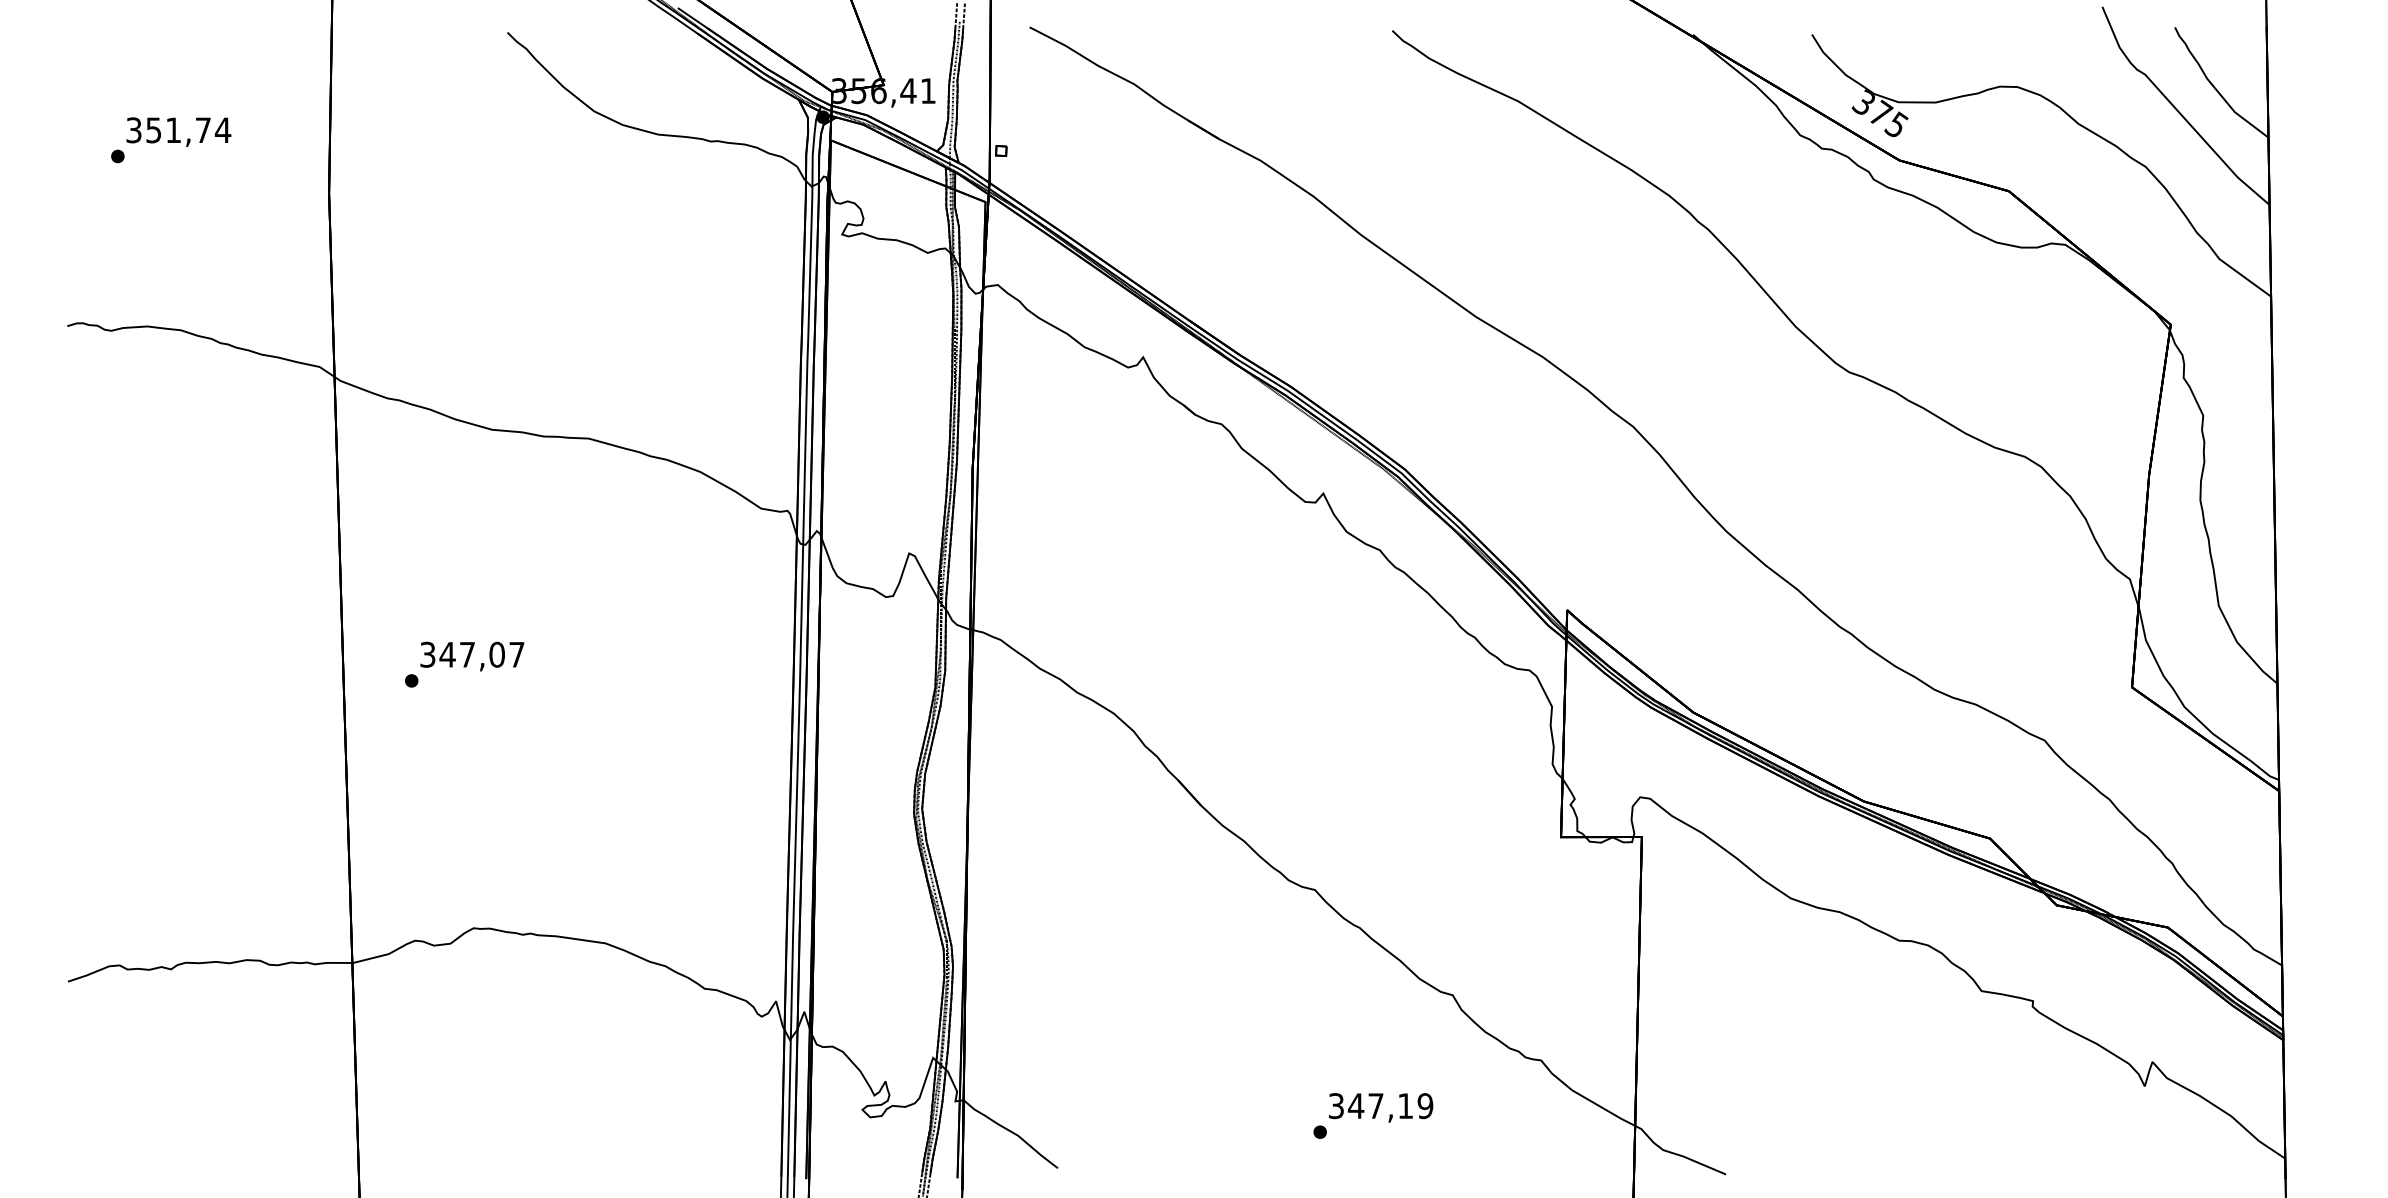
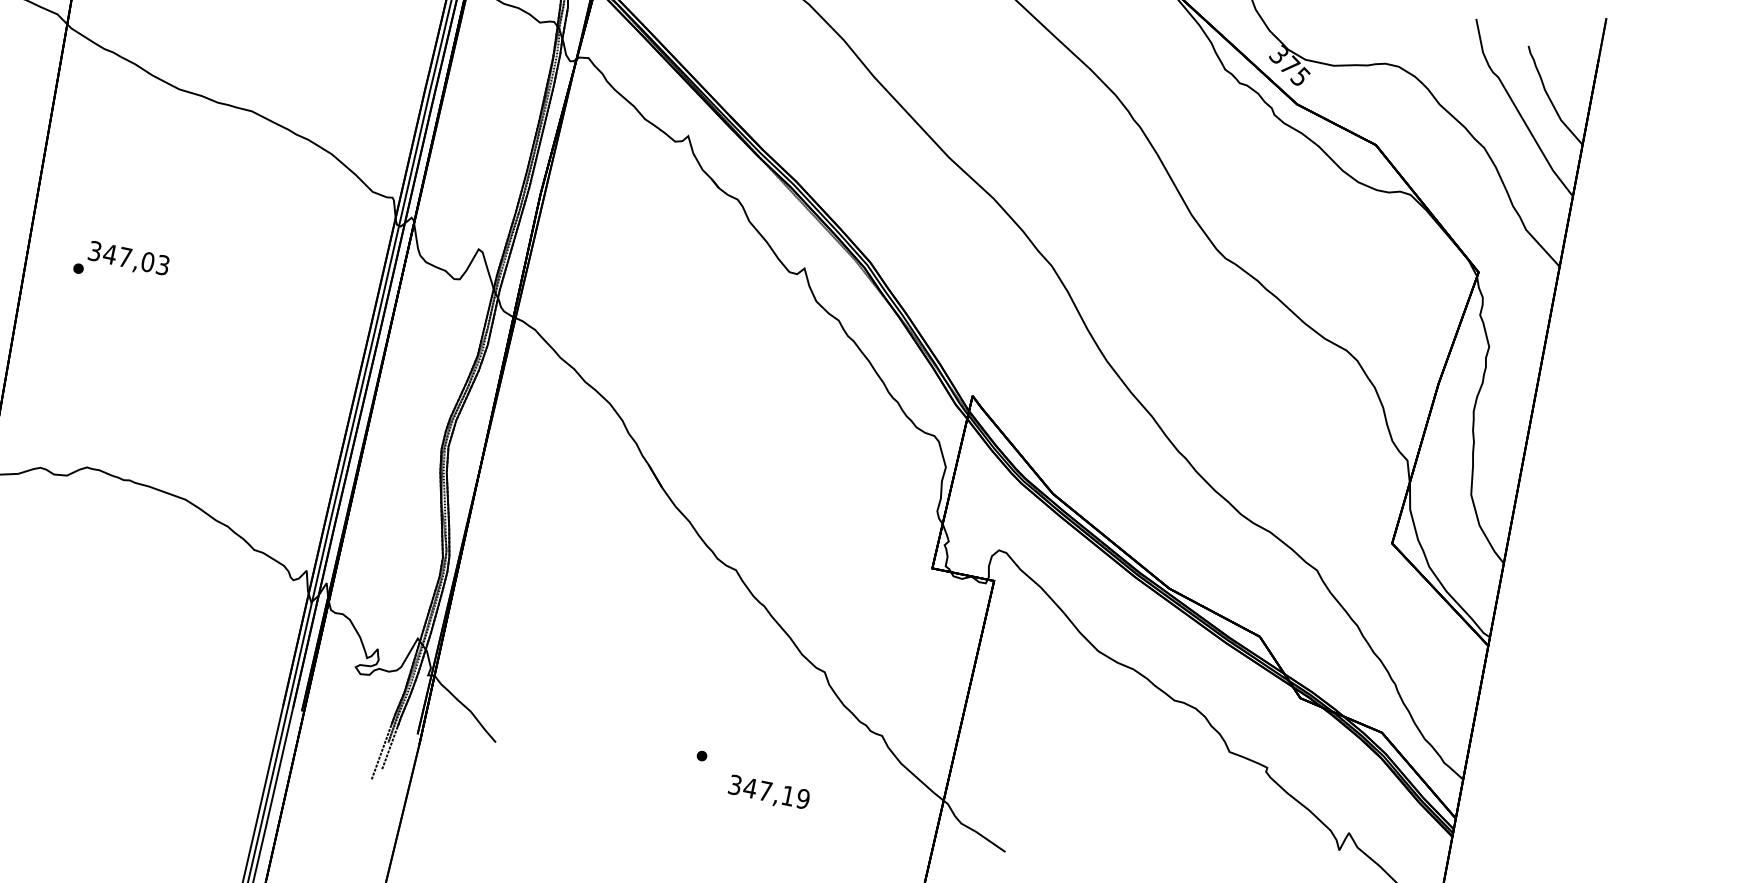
text: (516, 654) -> (162, 264), 347,07 -> 347,03
text: (1381, 1107) -> (769, 793), moved

